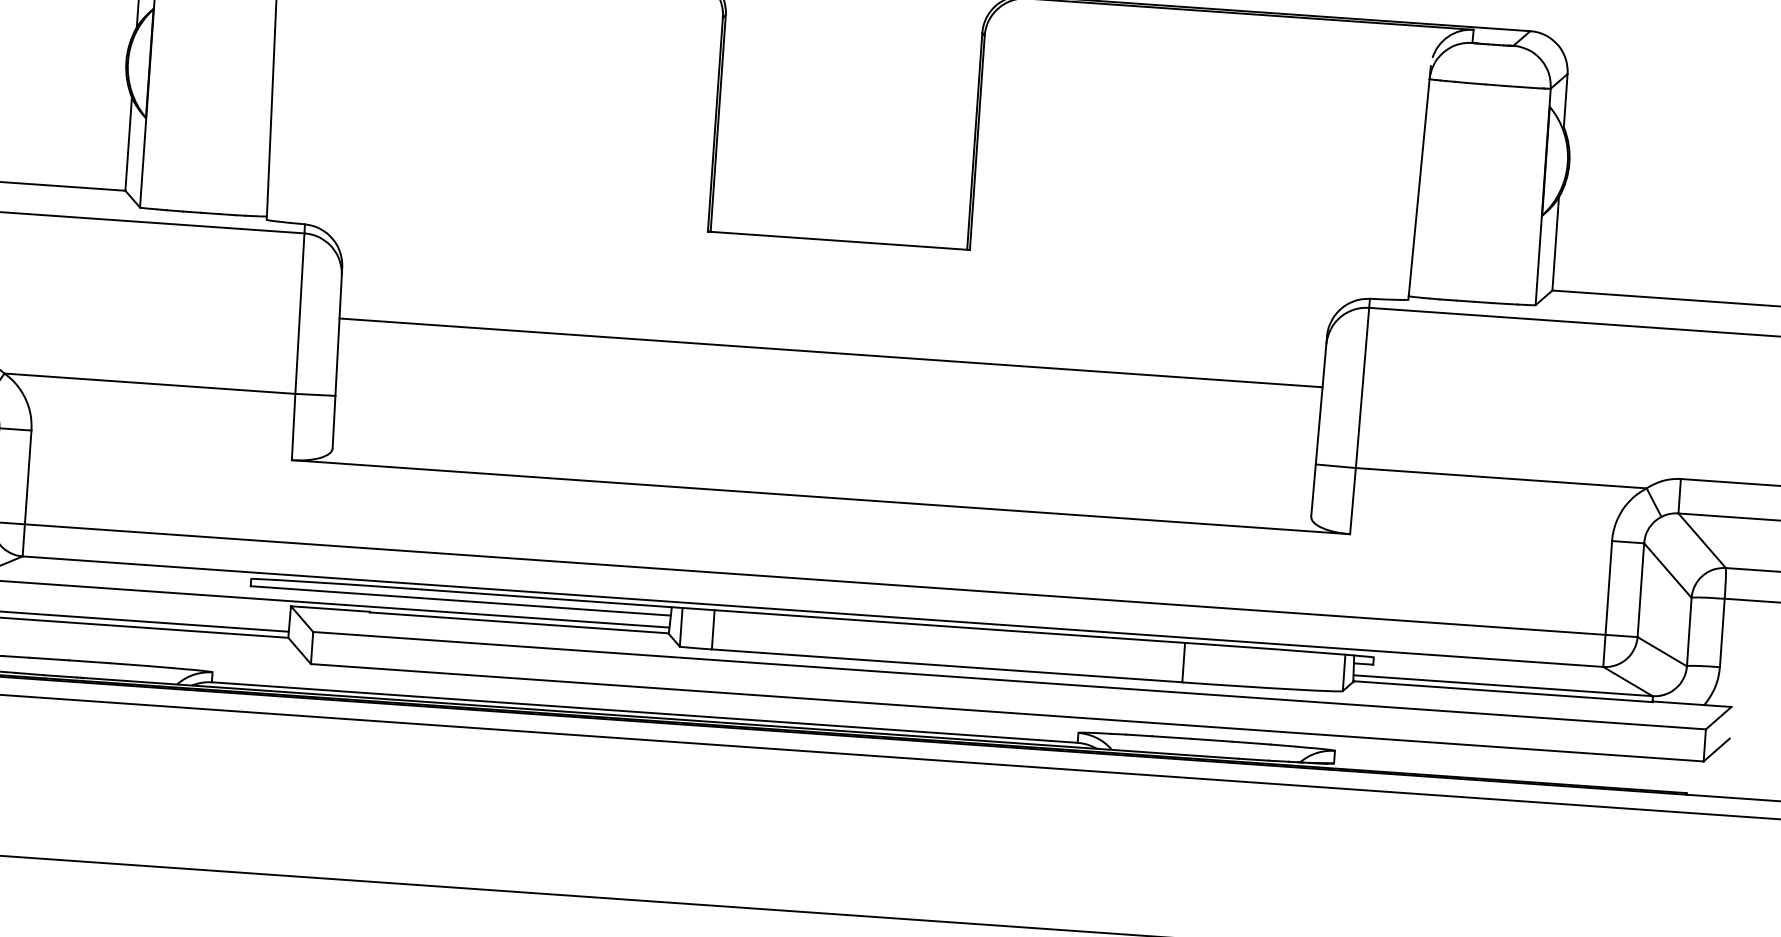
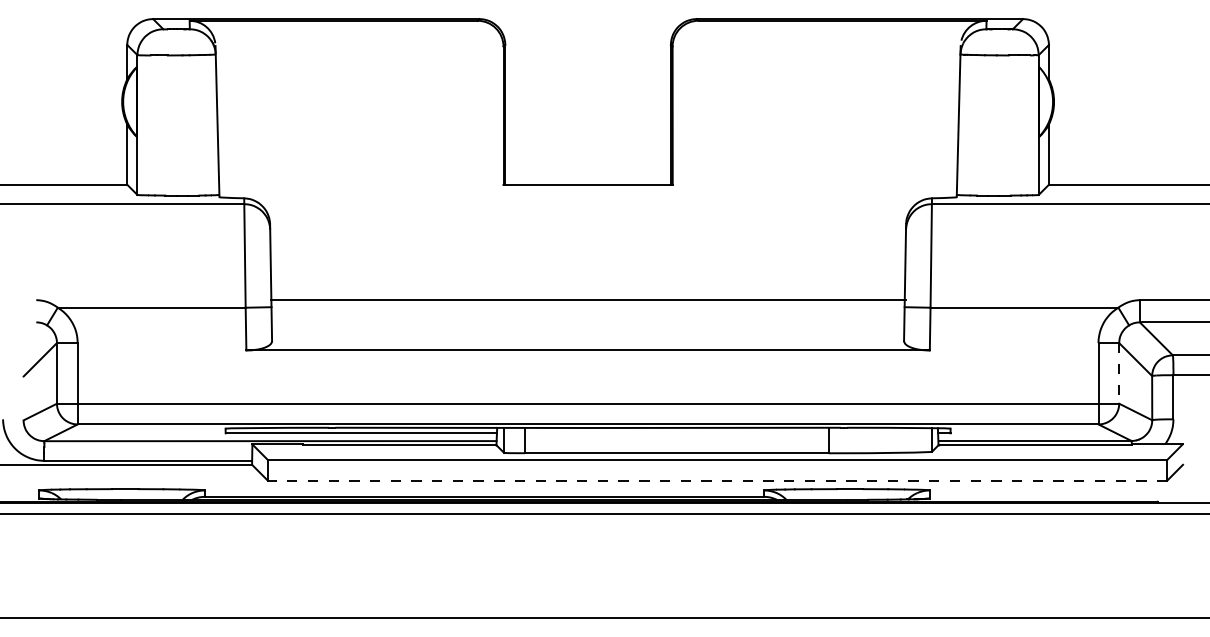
line: (830, 353) -> (587, 300), moved
line: (1641, 590) -> (1119, 373), solid -> dashed
line: (1007, 712) -> (717, 480), solid -> dashed

